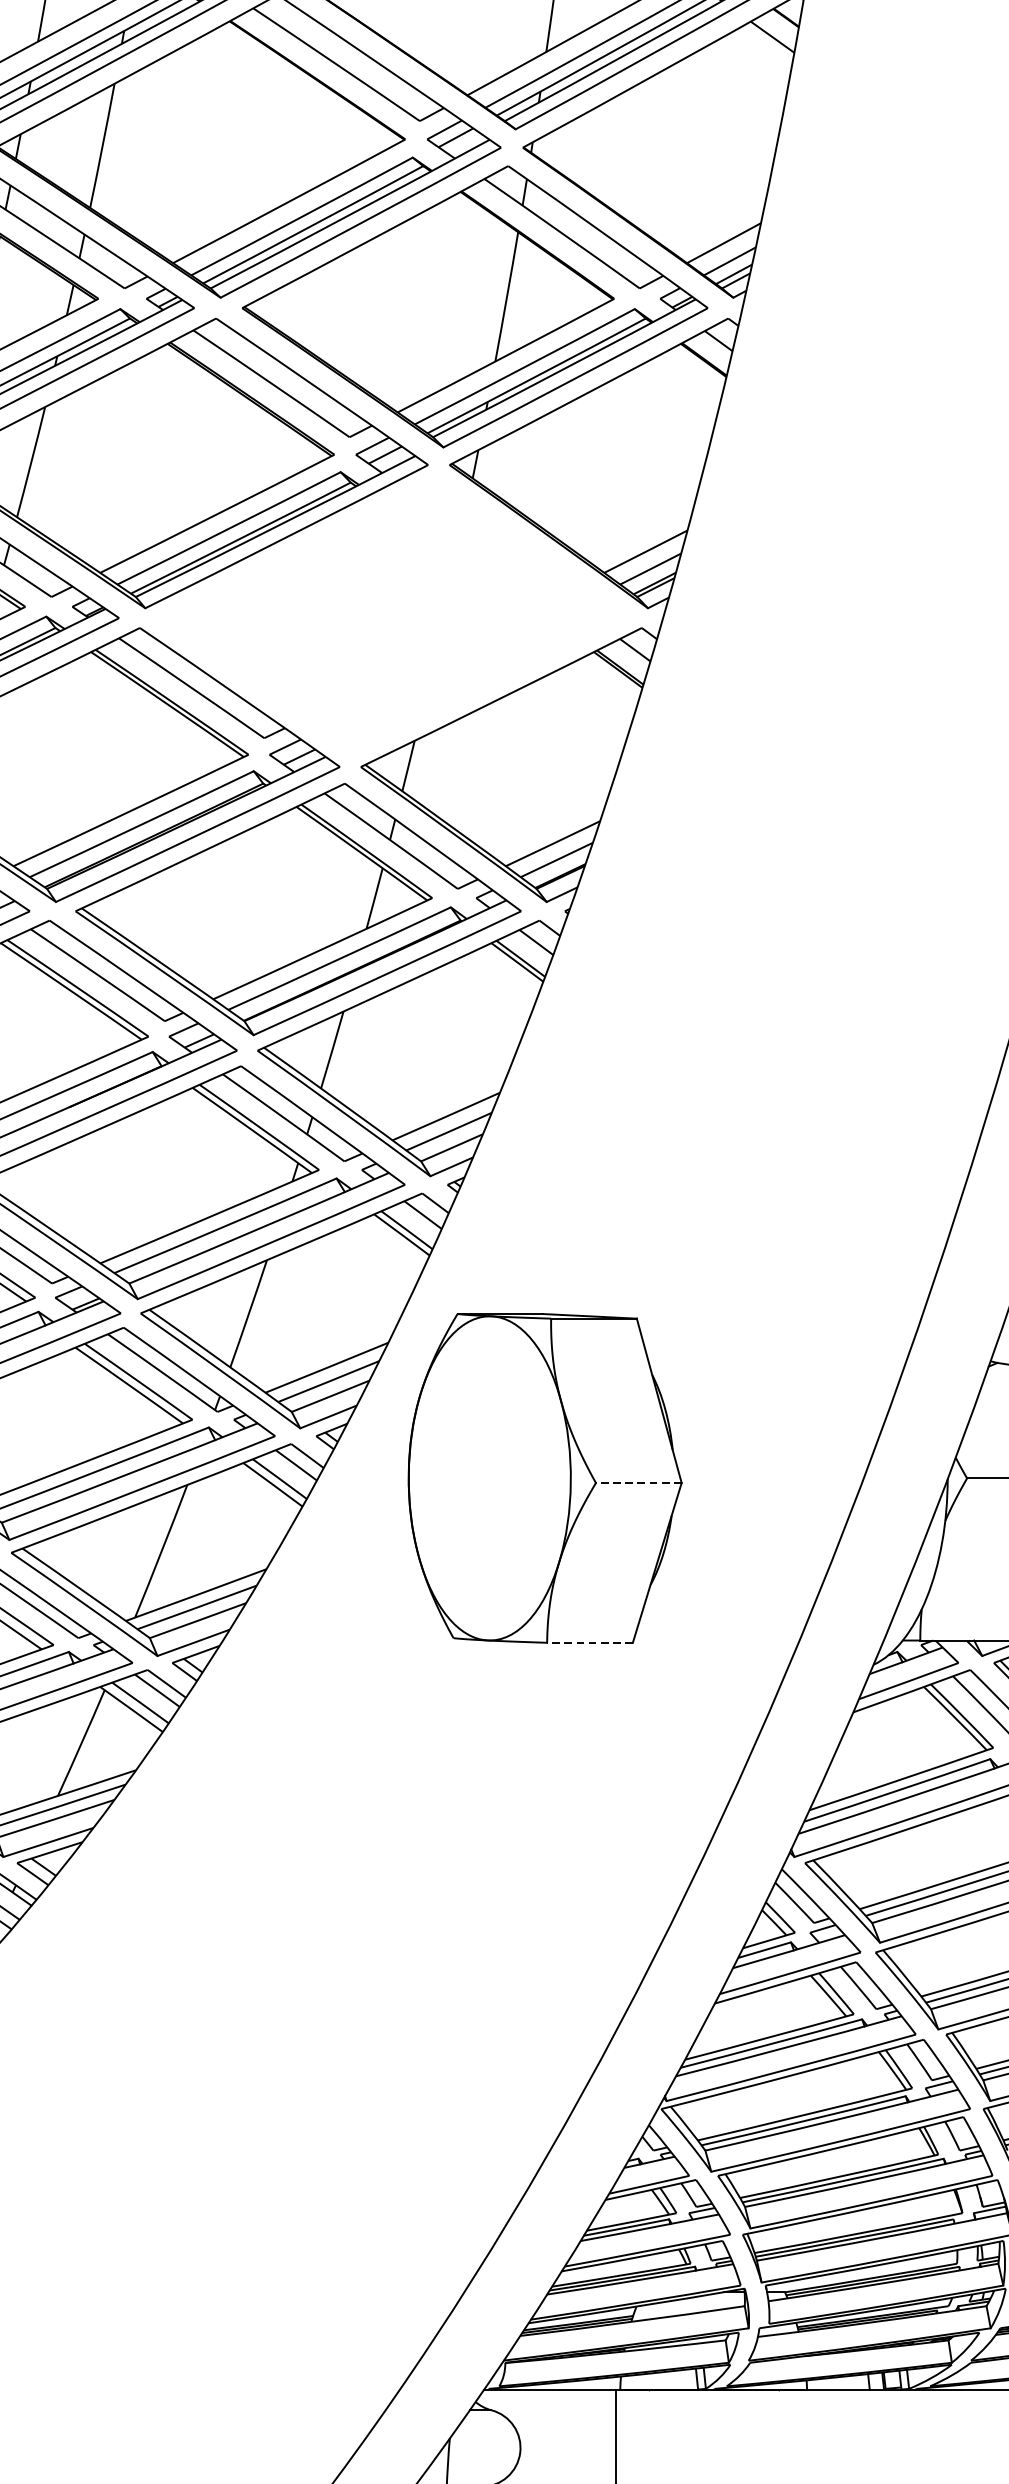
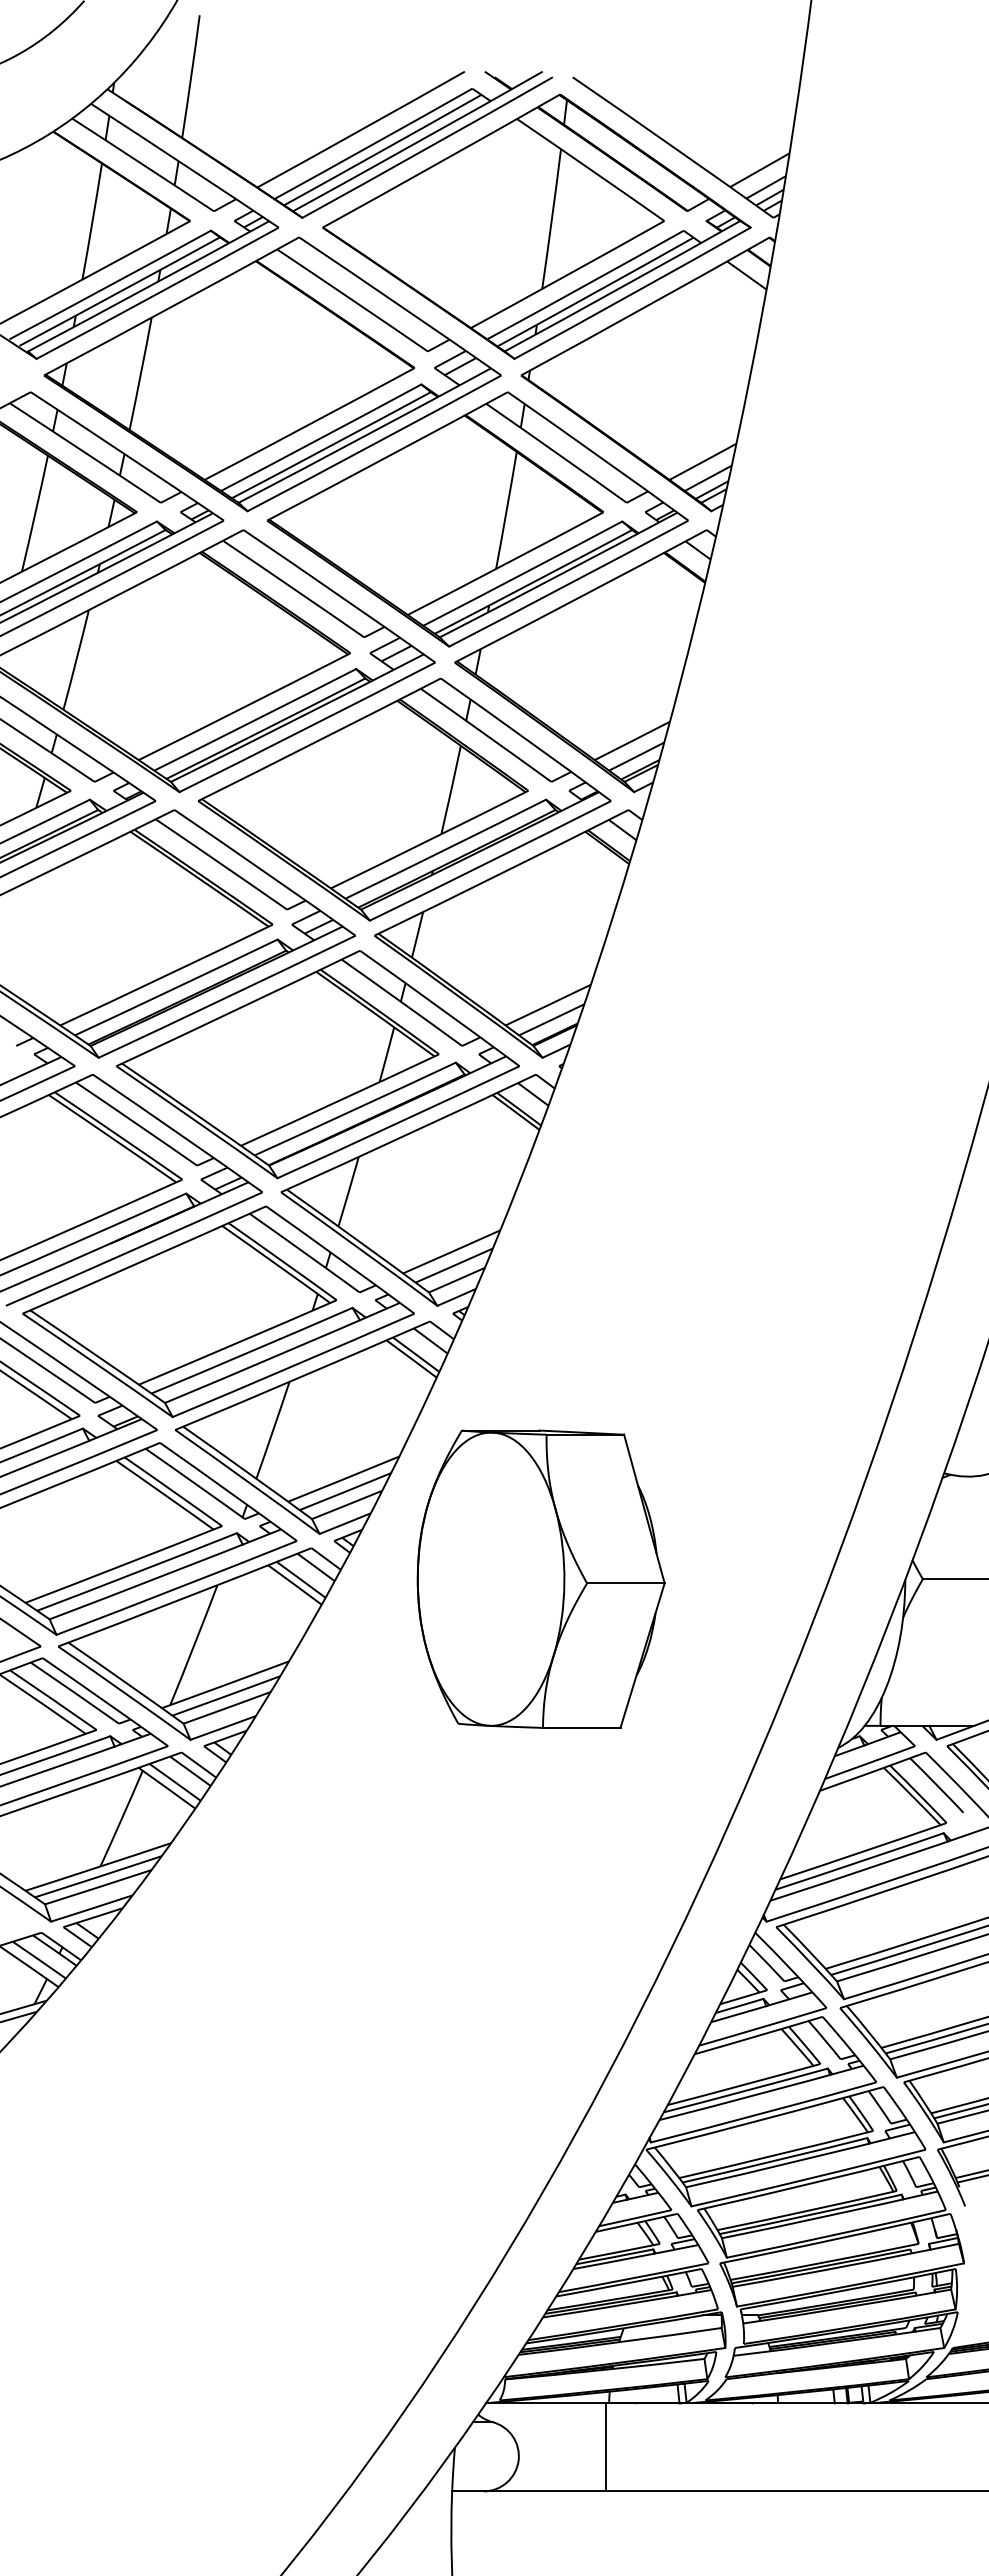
part: (394, 616) -> (404, 799), added
line: (638, 1483) -> (625, 1583), dashed -> solid
line: (589, 1642) -> (581, 1727), dashed -> solid

